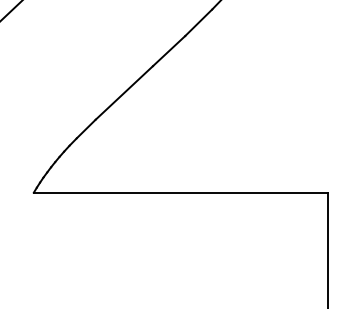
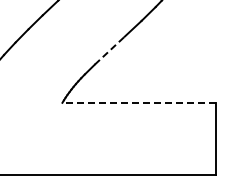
line: (125, 92) -> (110, 50), solid -> dashed
line: (181, 192) -> (139, 102), solid -> dashed

